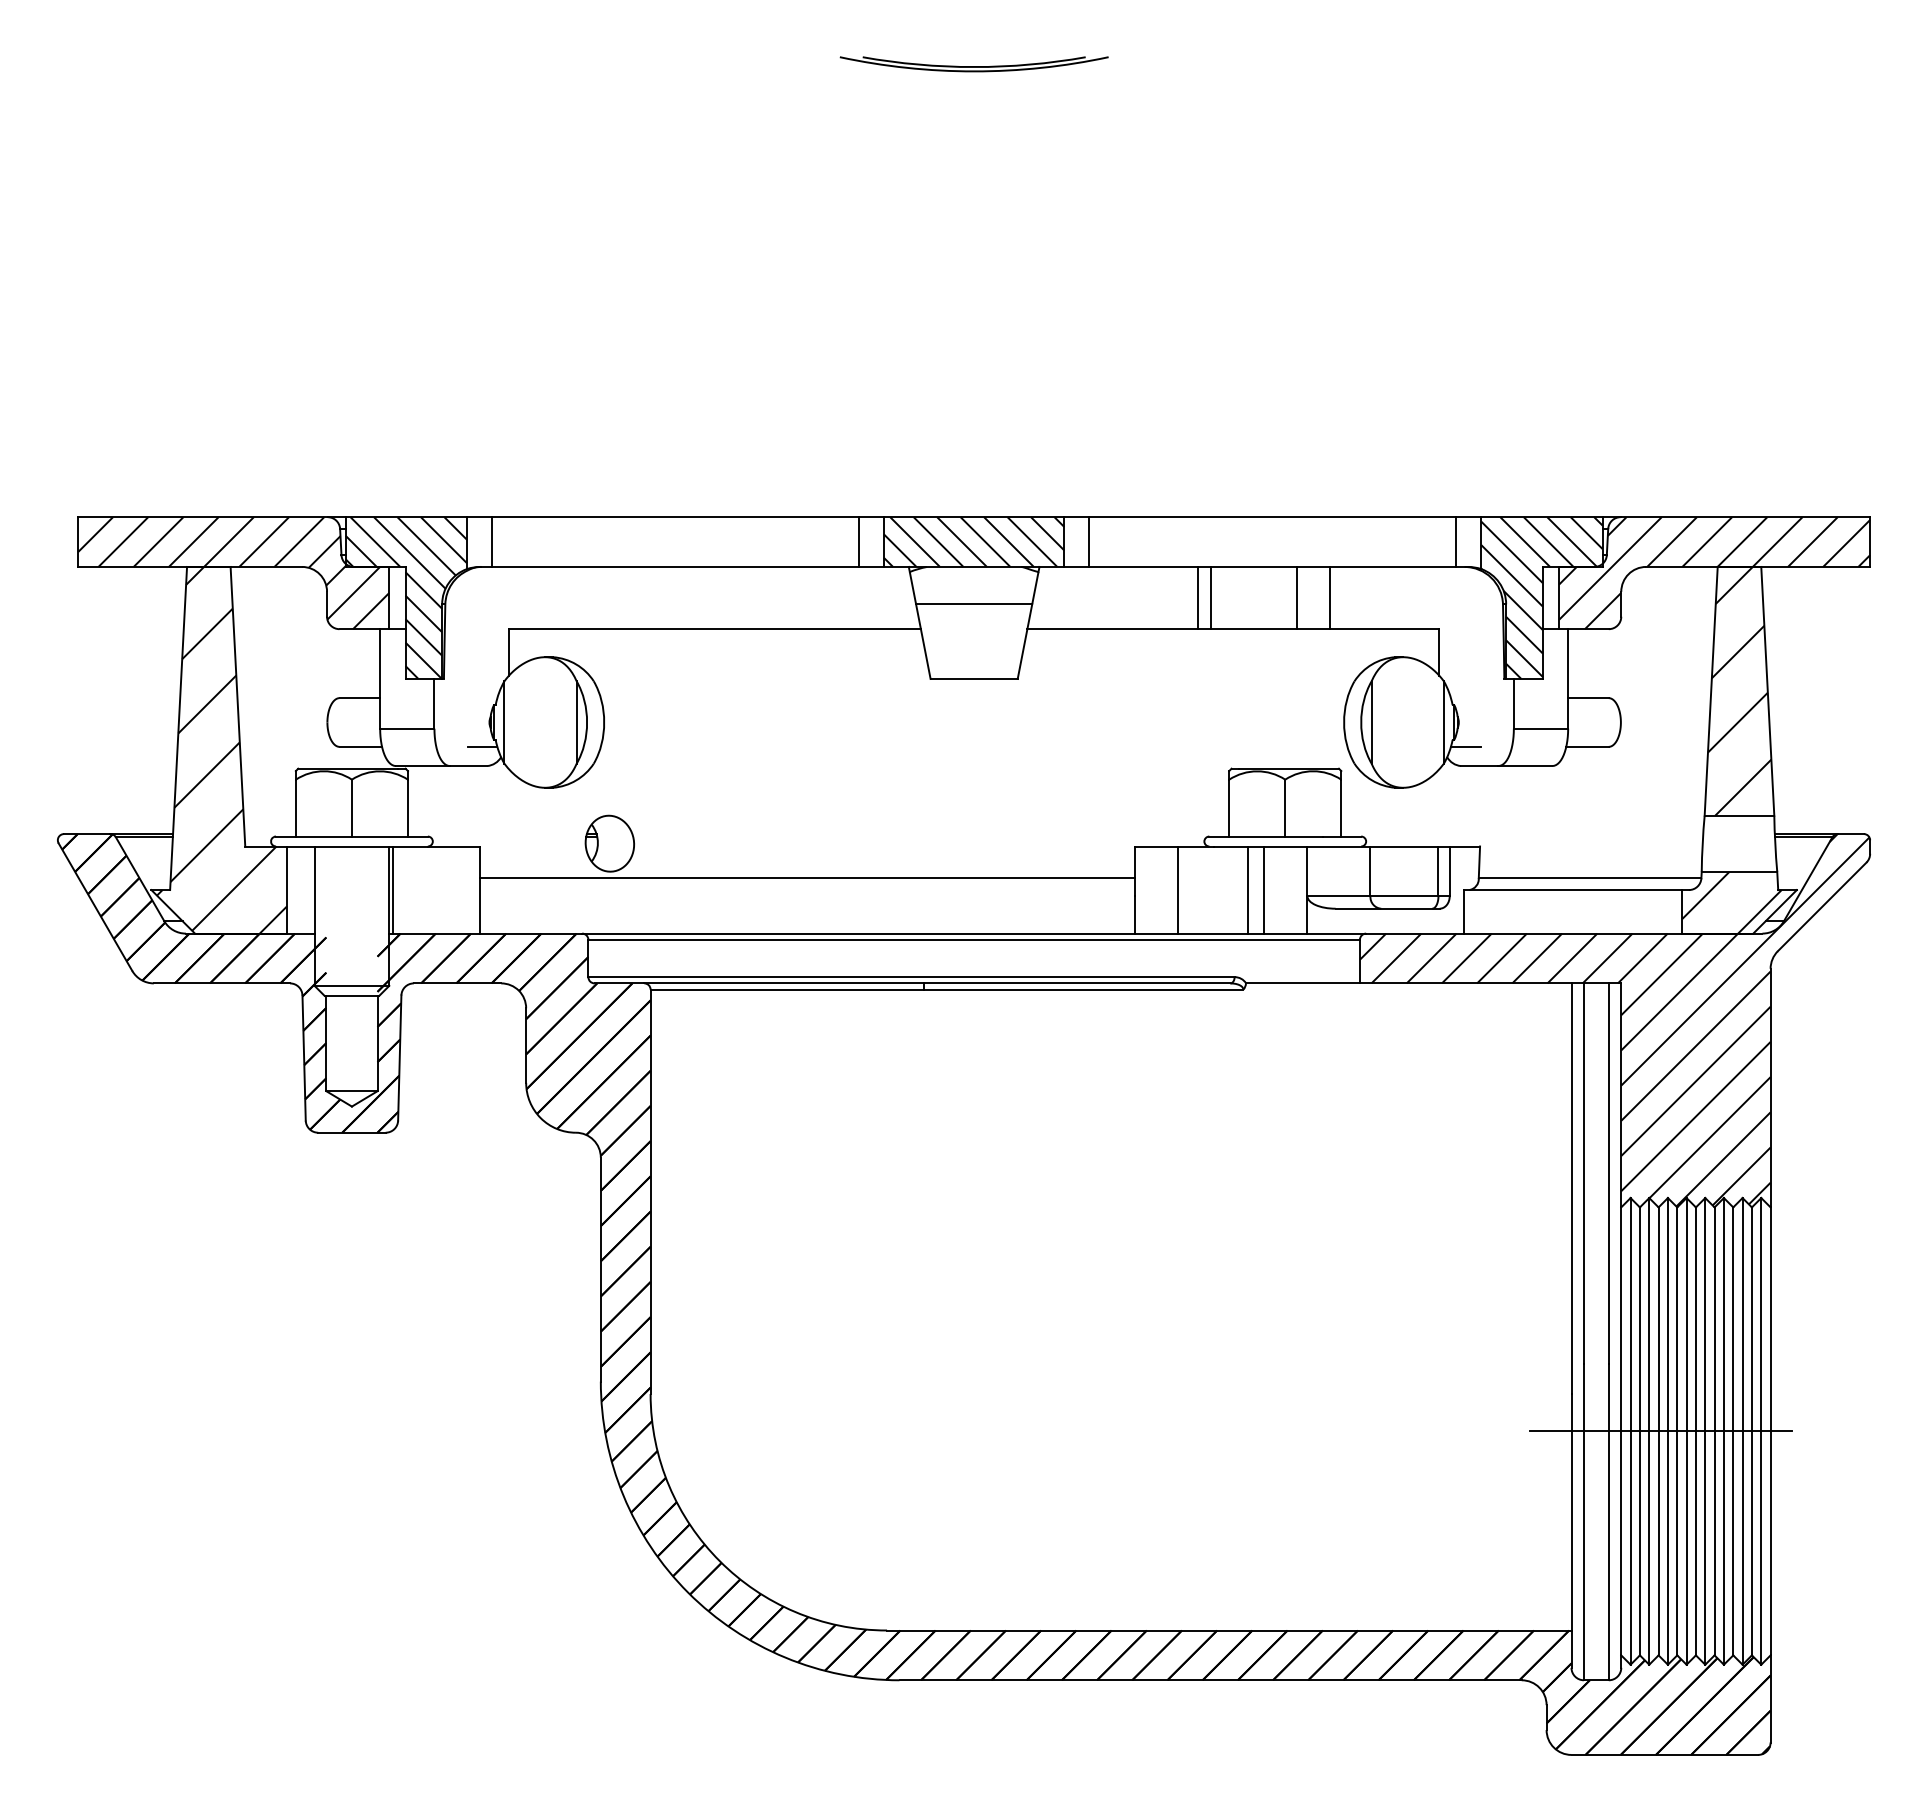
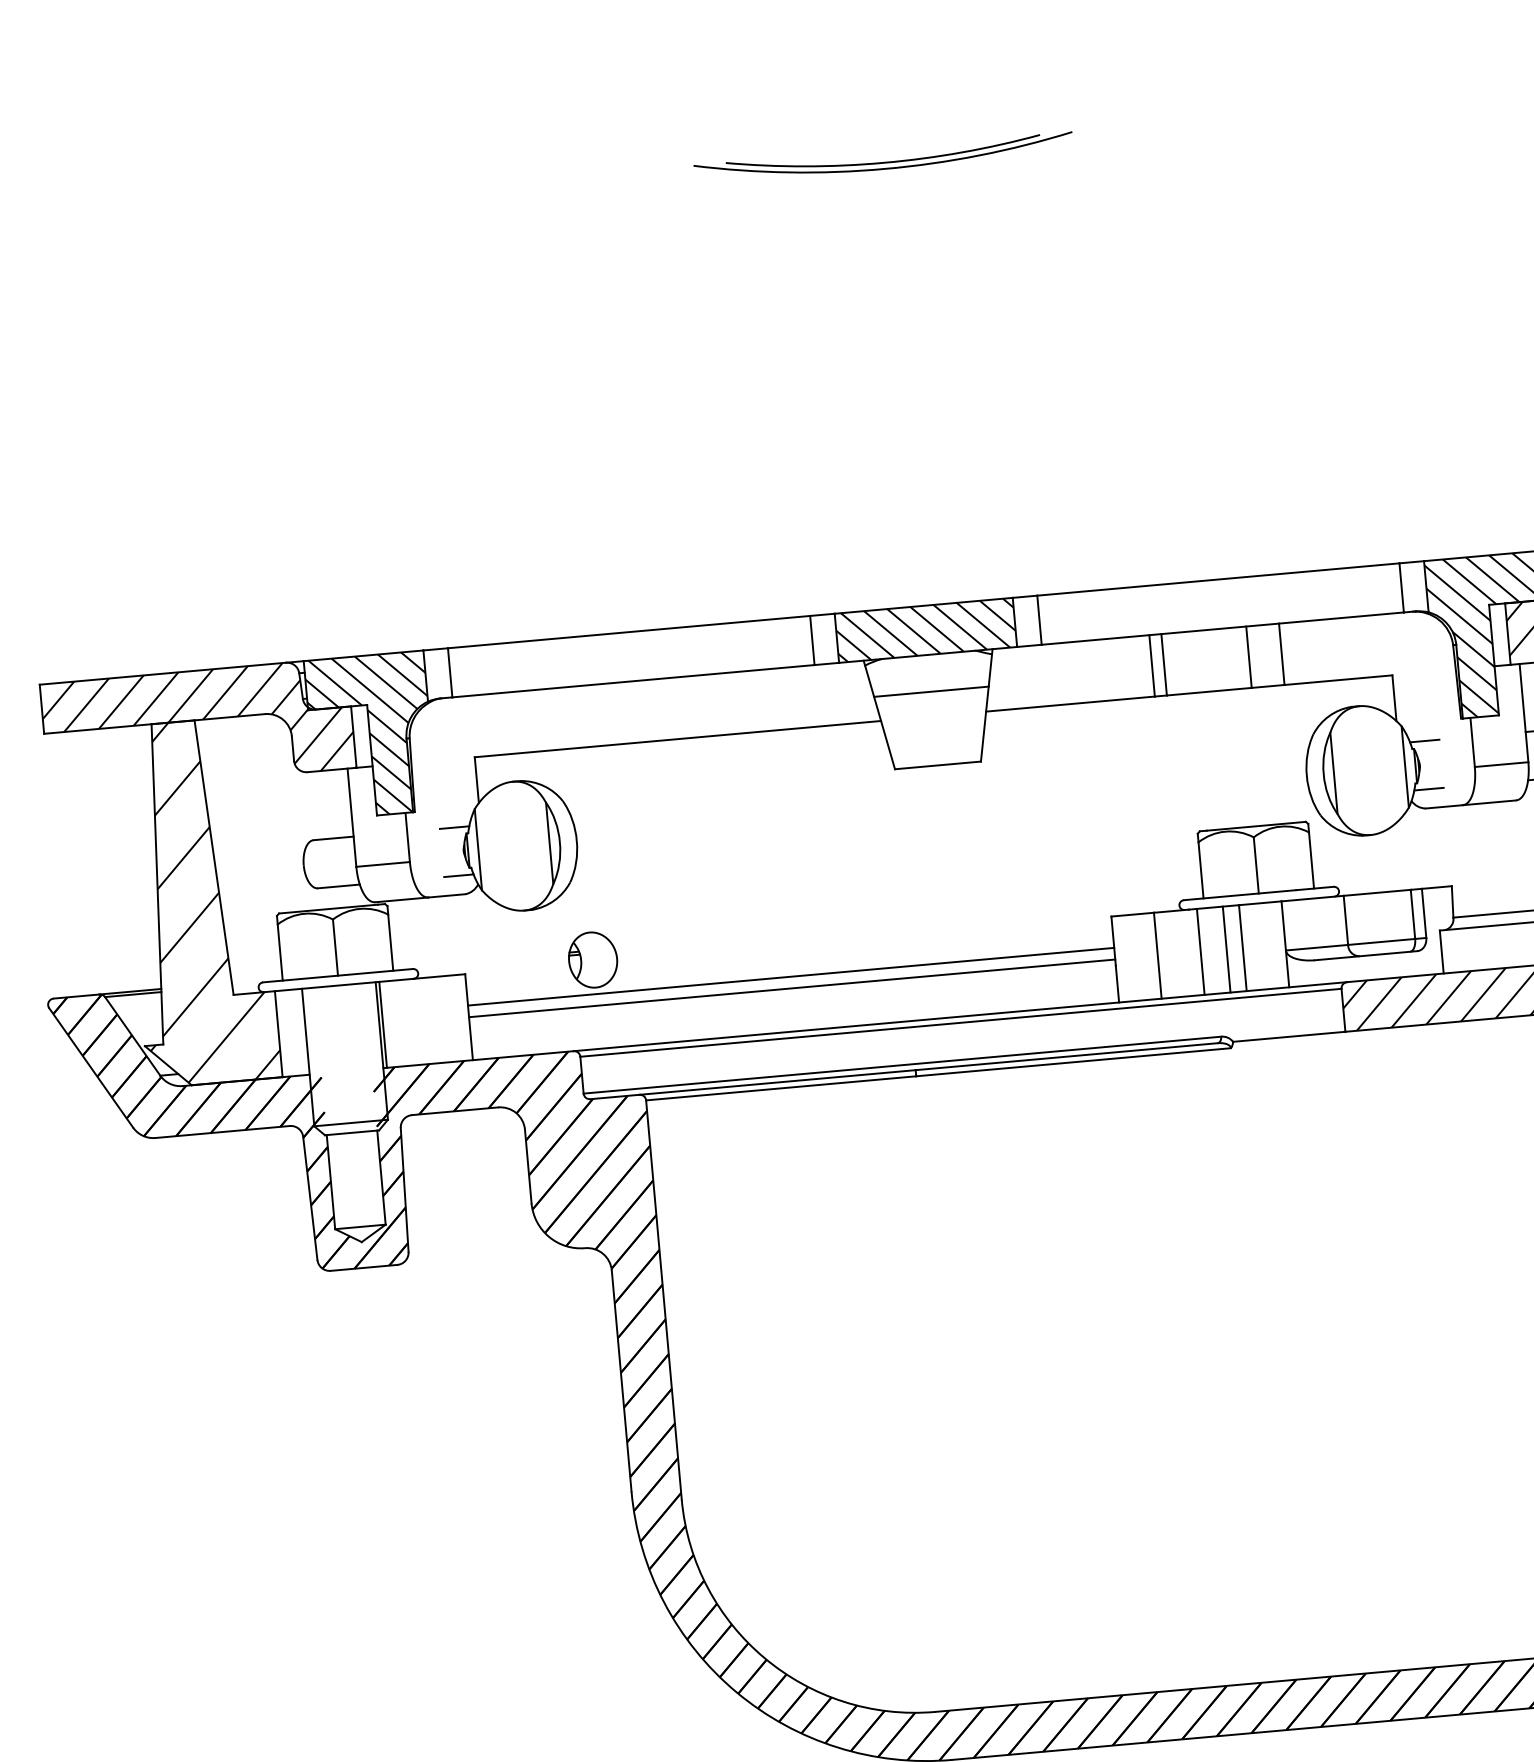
part: (974, 64) -> (884, 159), size x1.43
line: (482, 698) -> (454, 827), added
line: (1465, 698) -> (1424, 741), added
line: (1221, 889) -> (1200, 951), added
line: (807, 890) -> (792, 988), added

